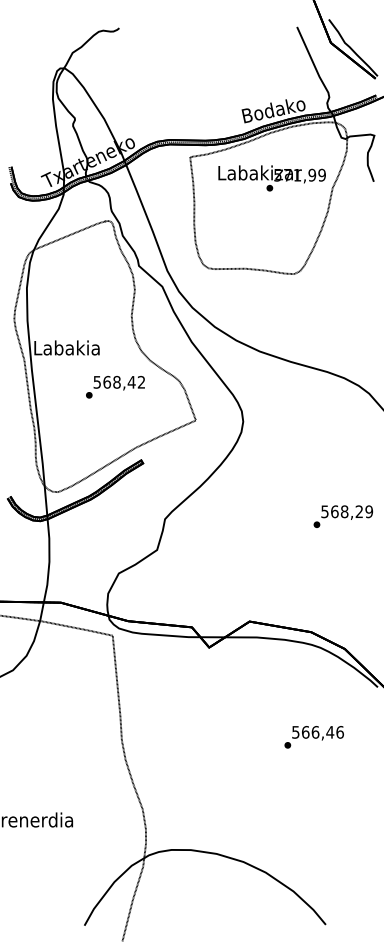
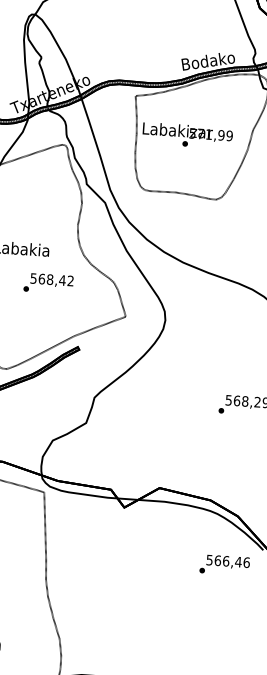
text: (271, 178) -> (187, 135), moved
text: (115, 387) -> (48, 283), moved
text: (313, 737) -> (224, 565), moved

